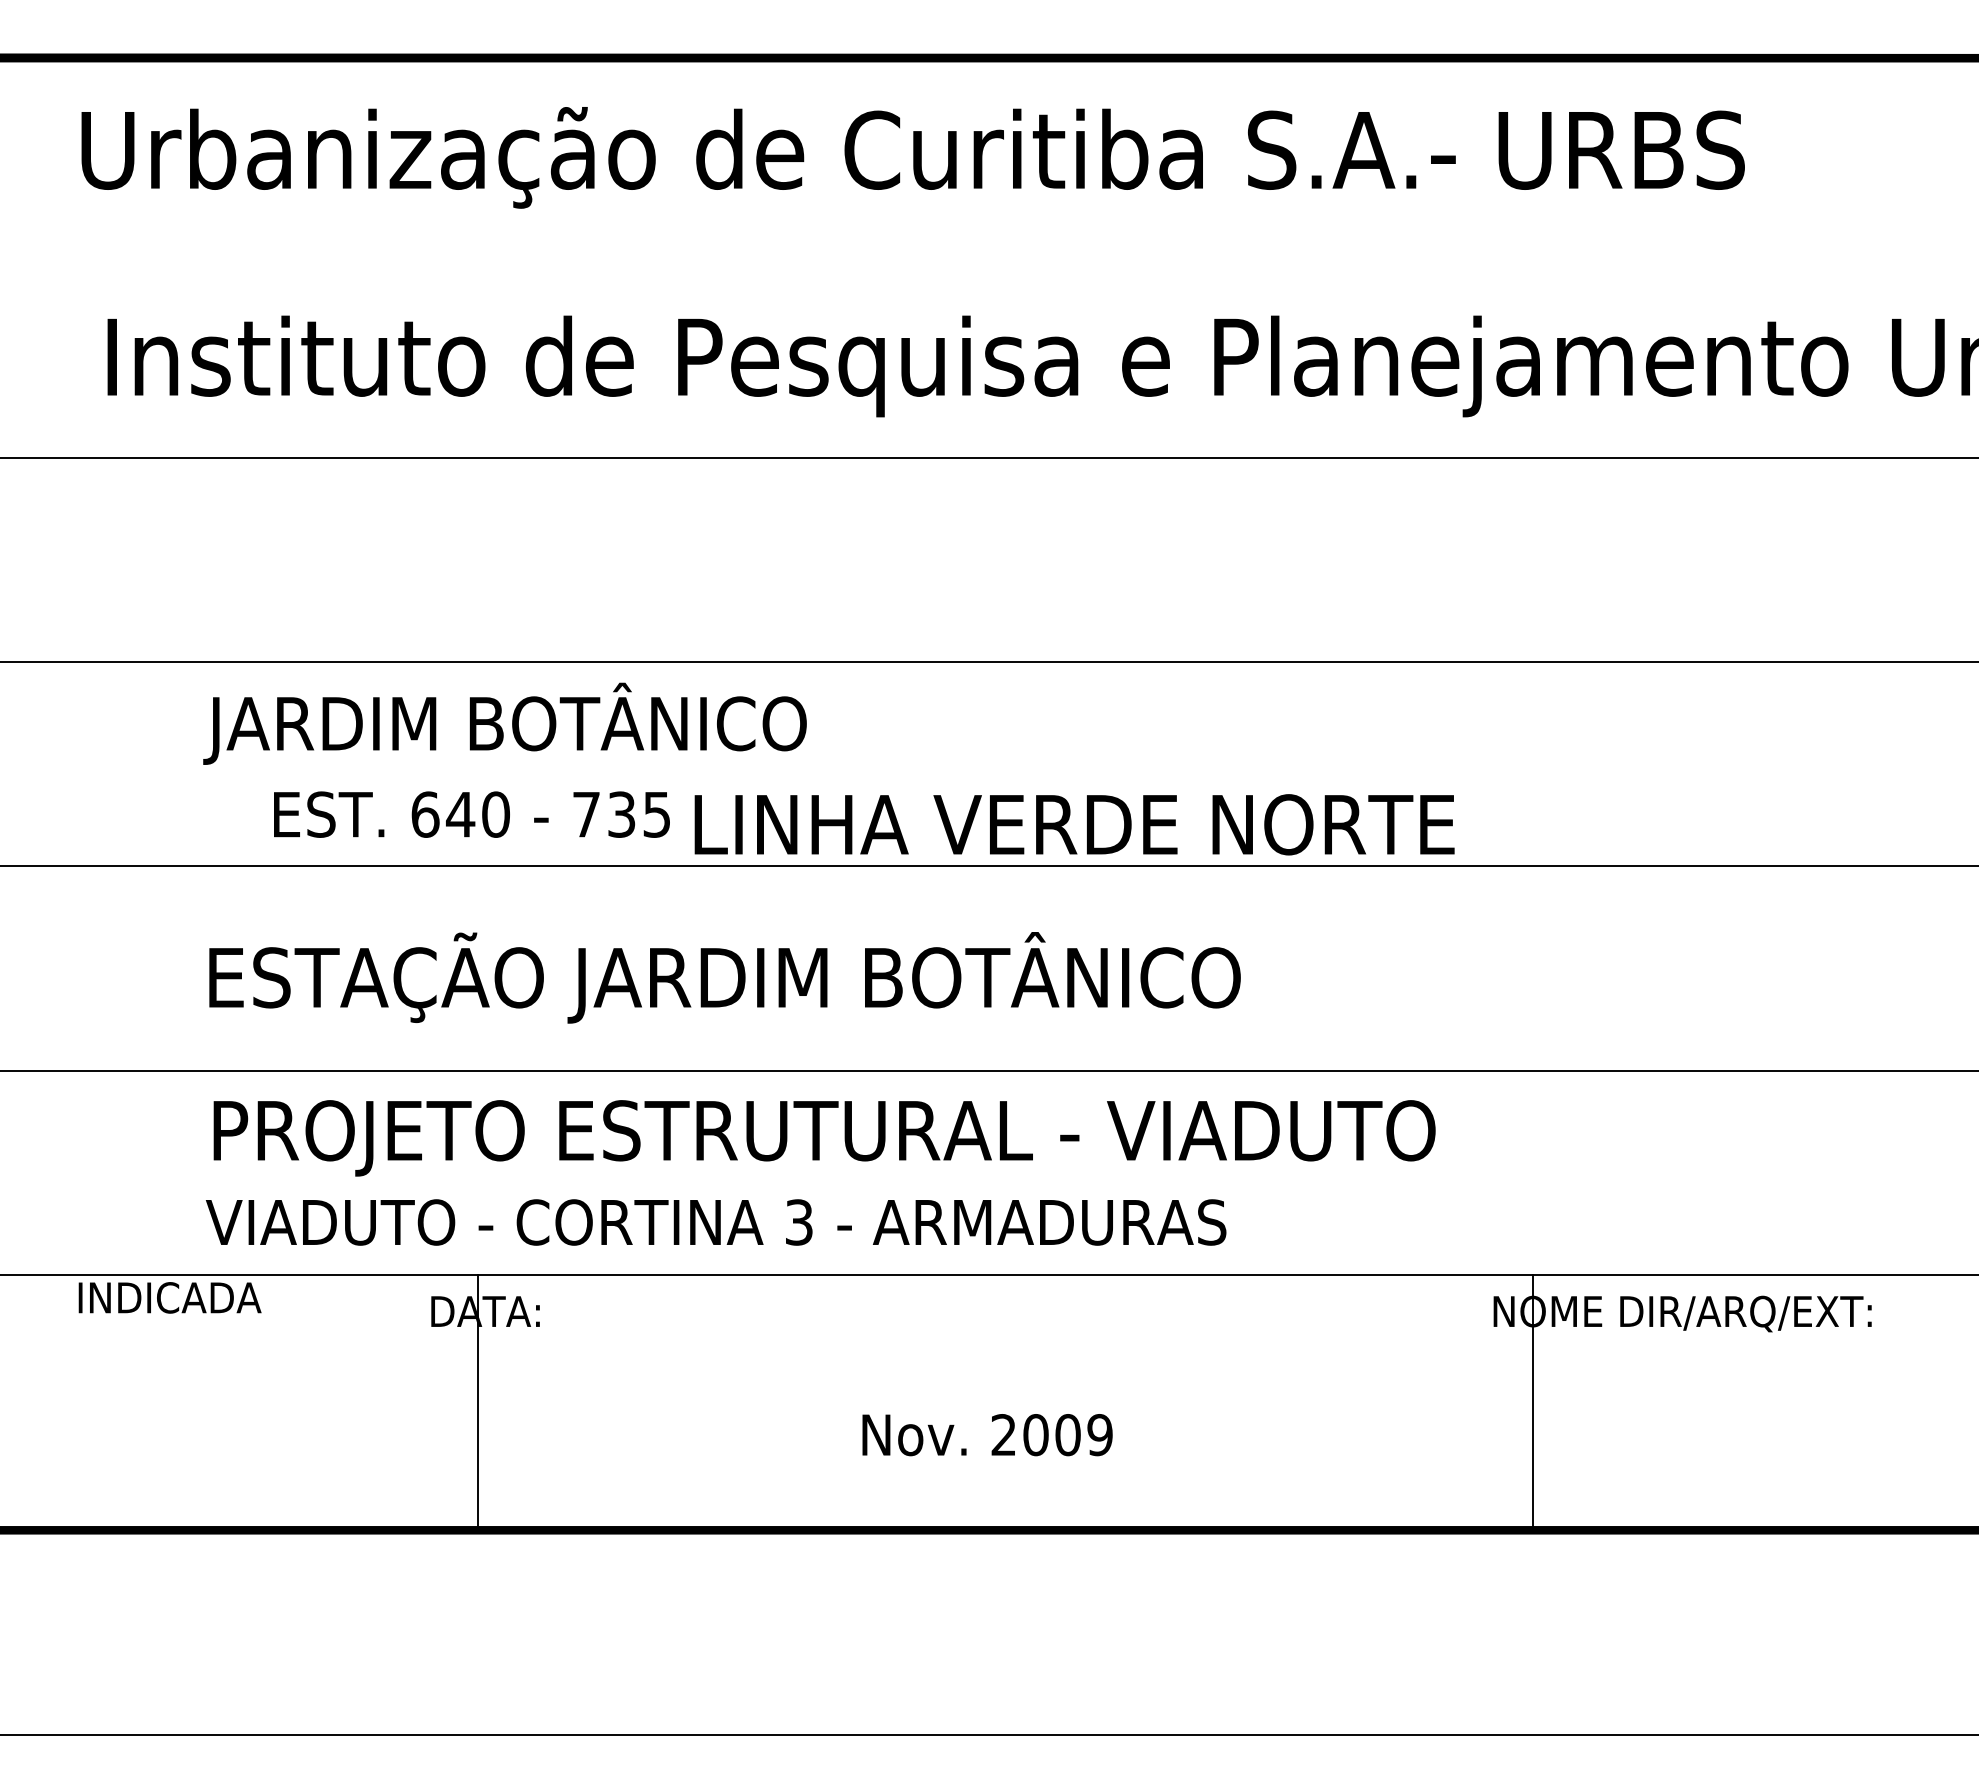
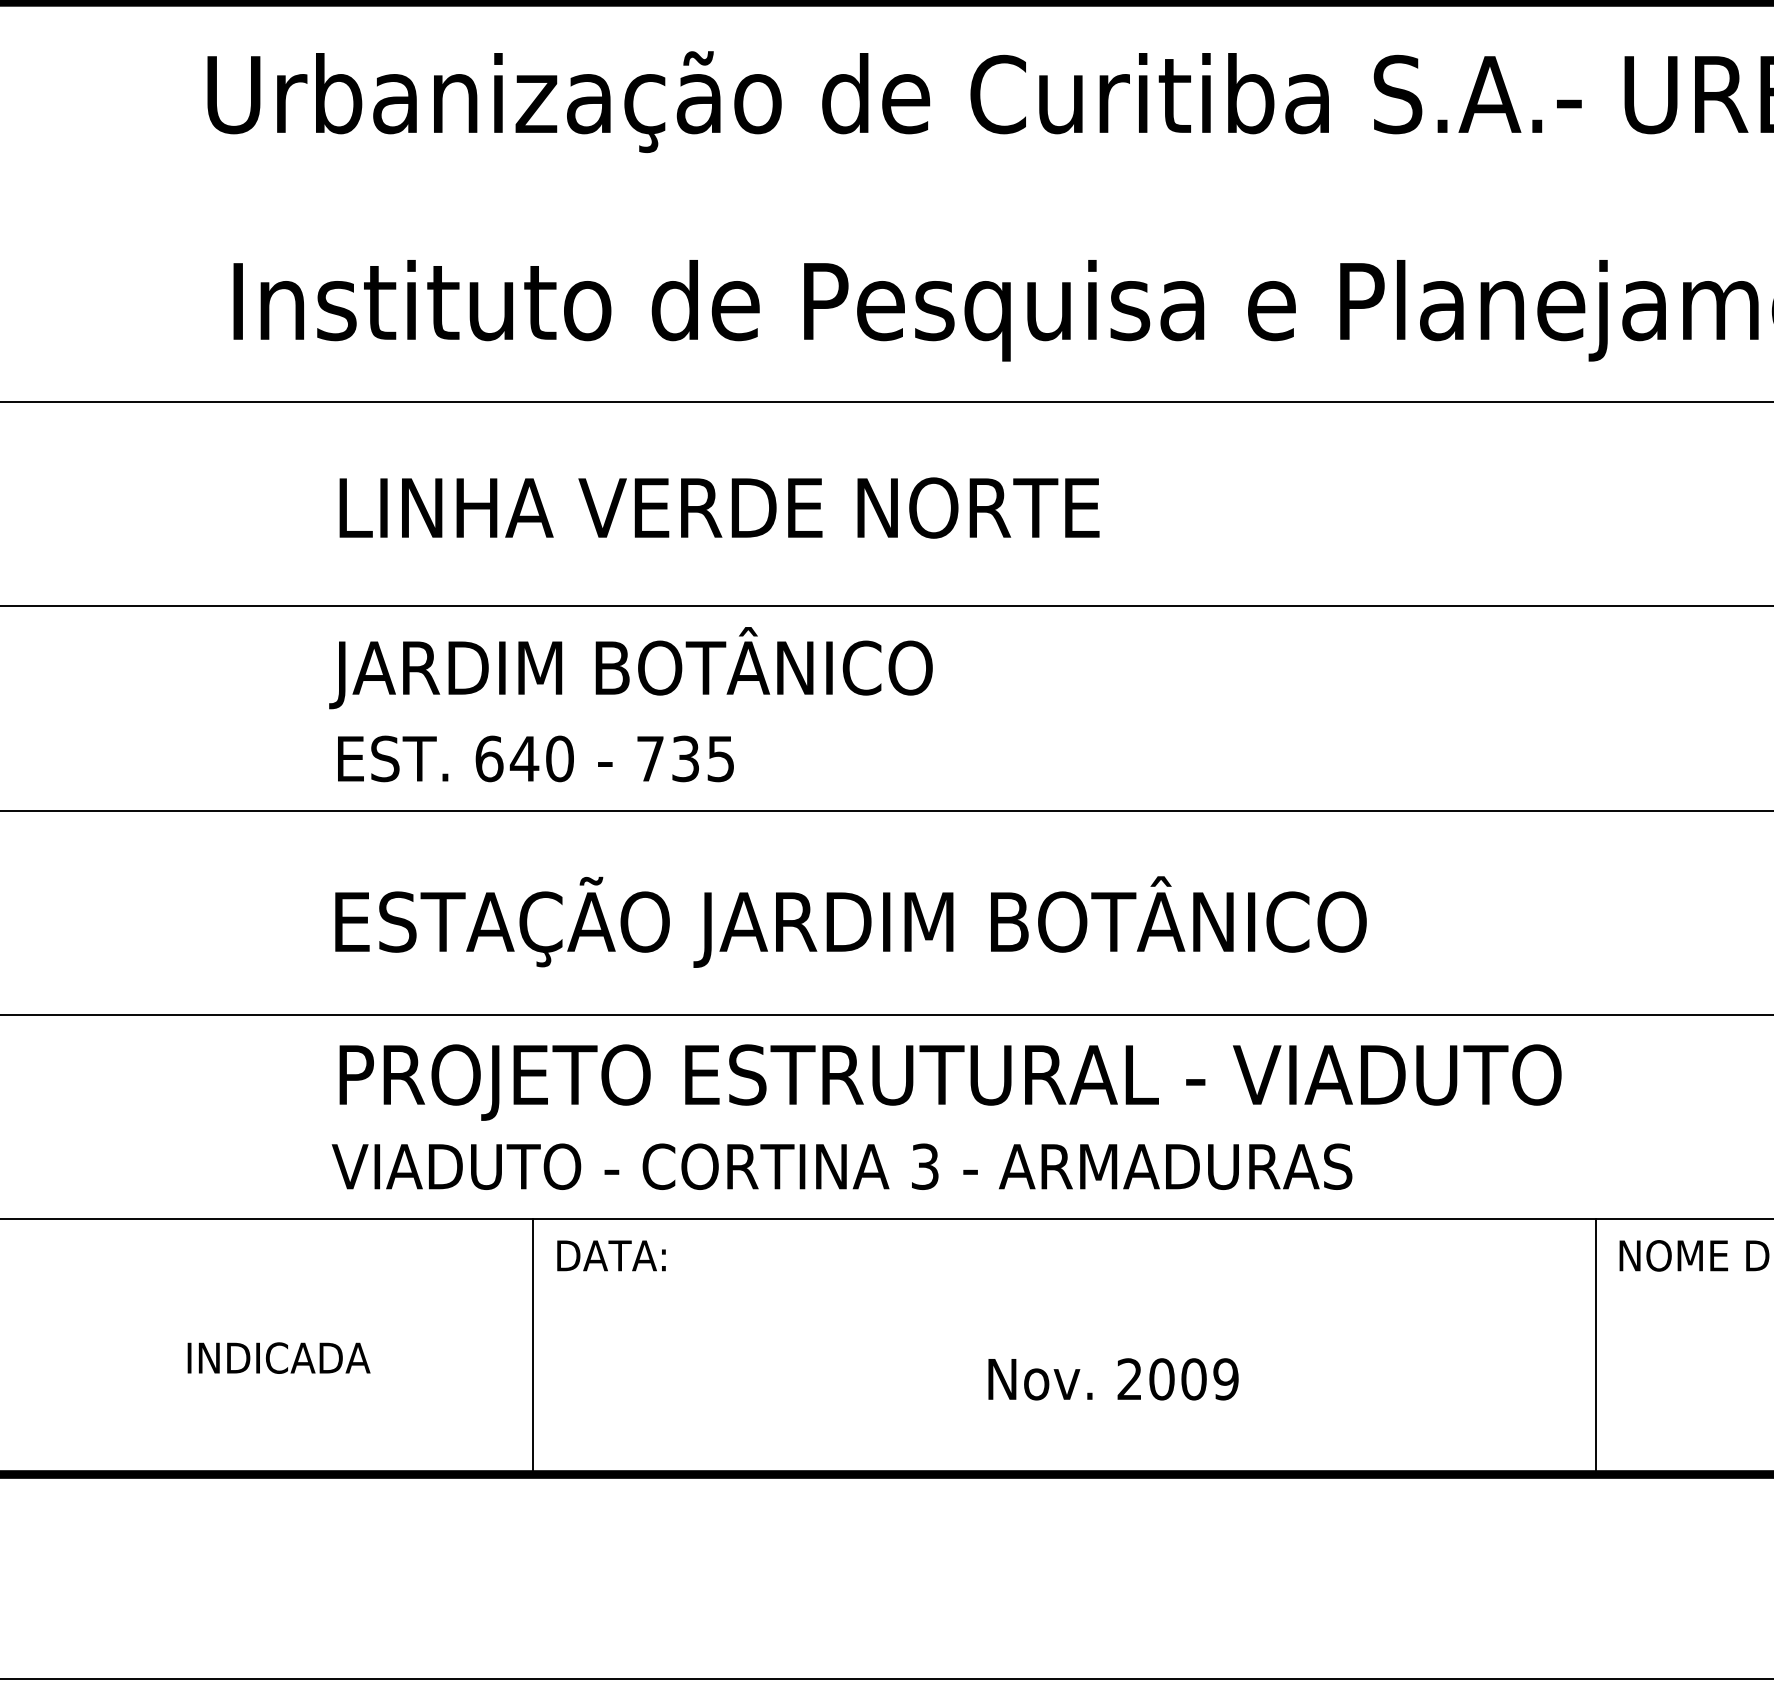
text: (471, 814) -> (535, 758), moved
text: (1074, 824) -> (719, 507), moved
text: (169, 1297) -> (278, 1357), moved
line: (478, 1402) -> (533, 1346), moved
line: (1532, 1402) -> (1595, 1346), moved

